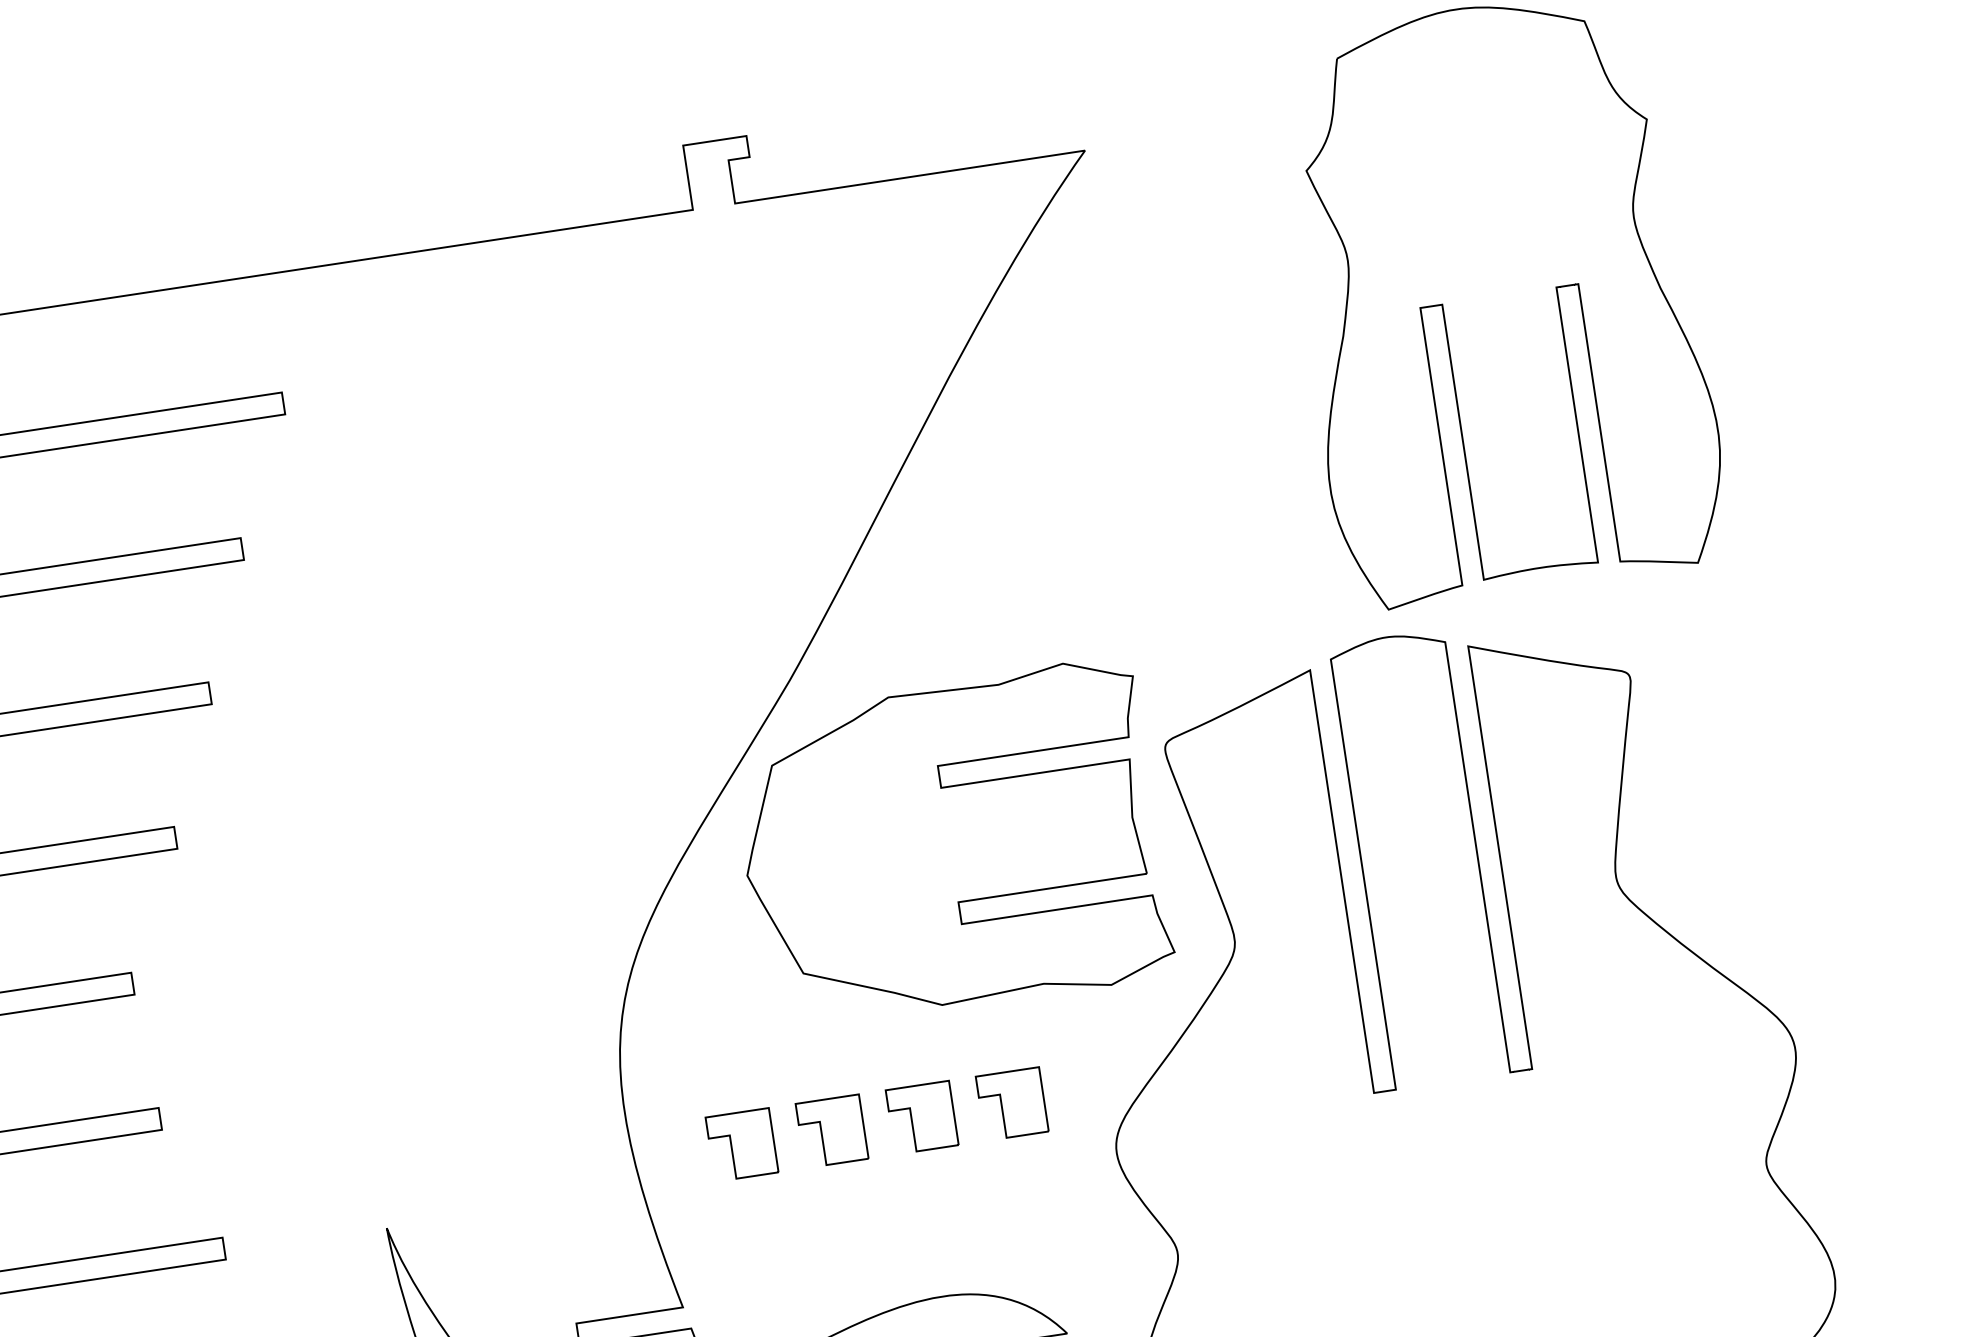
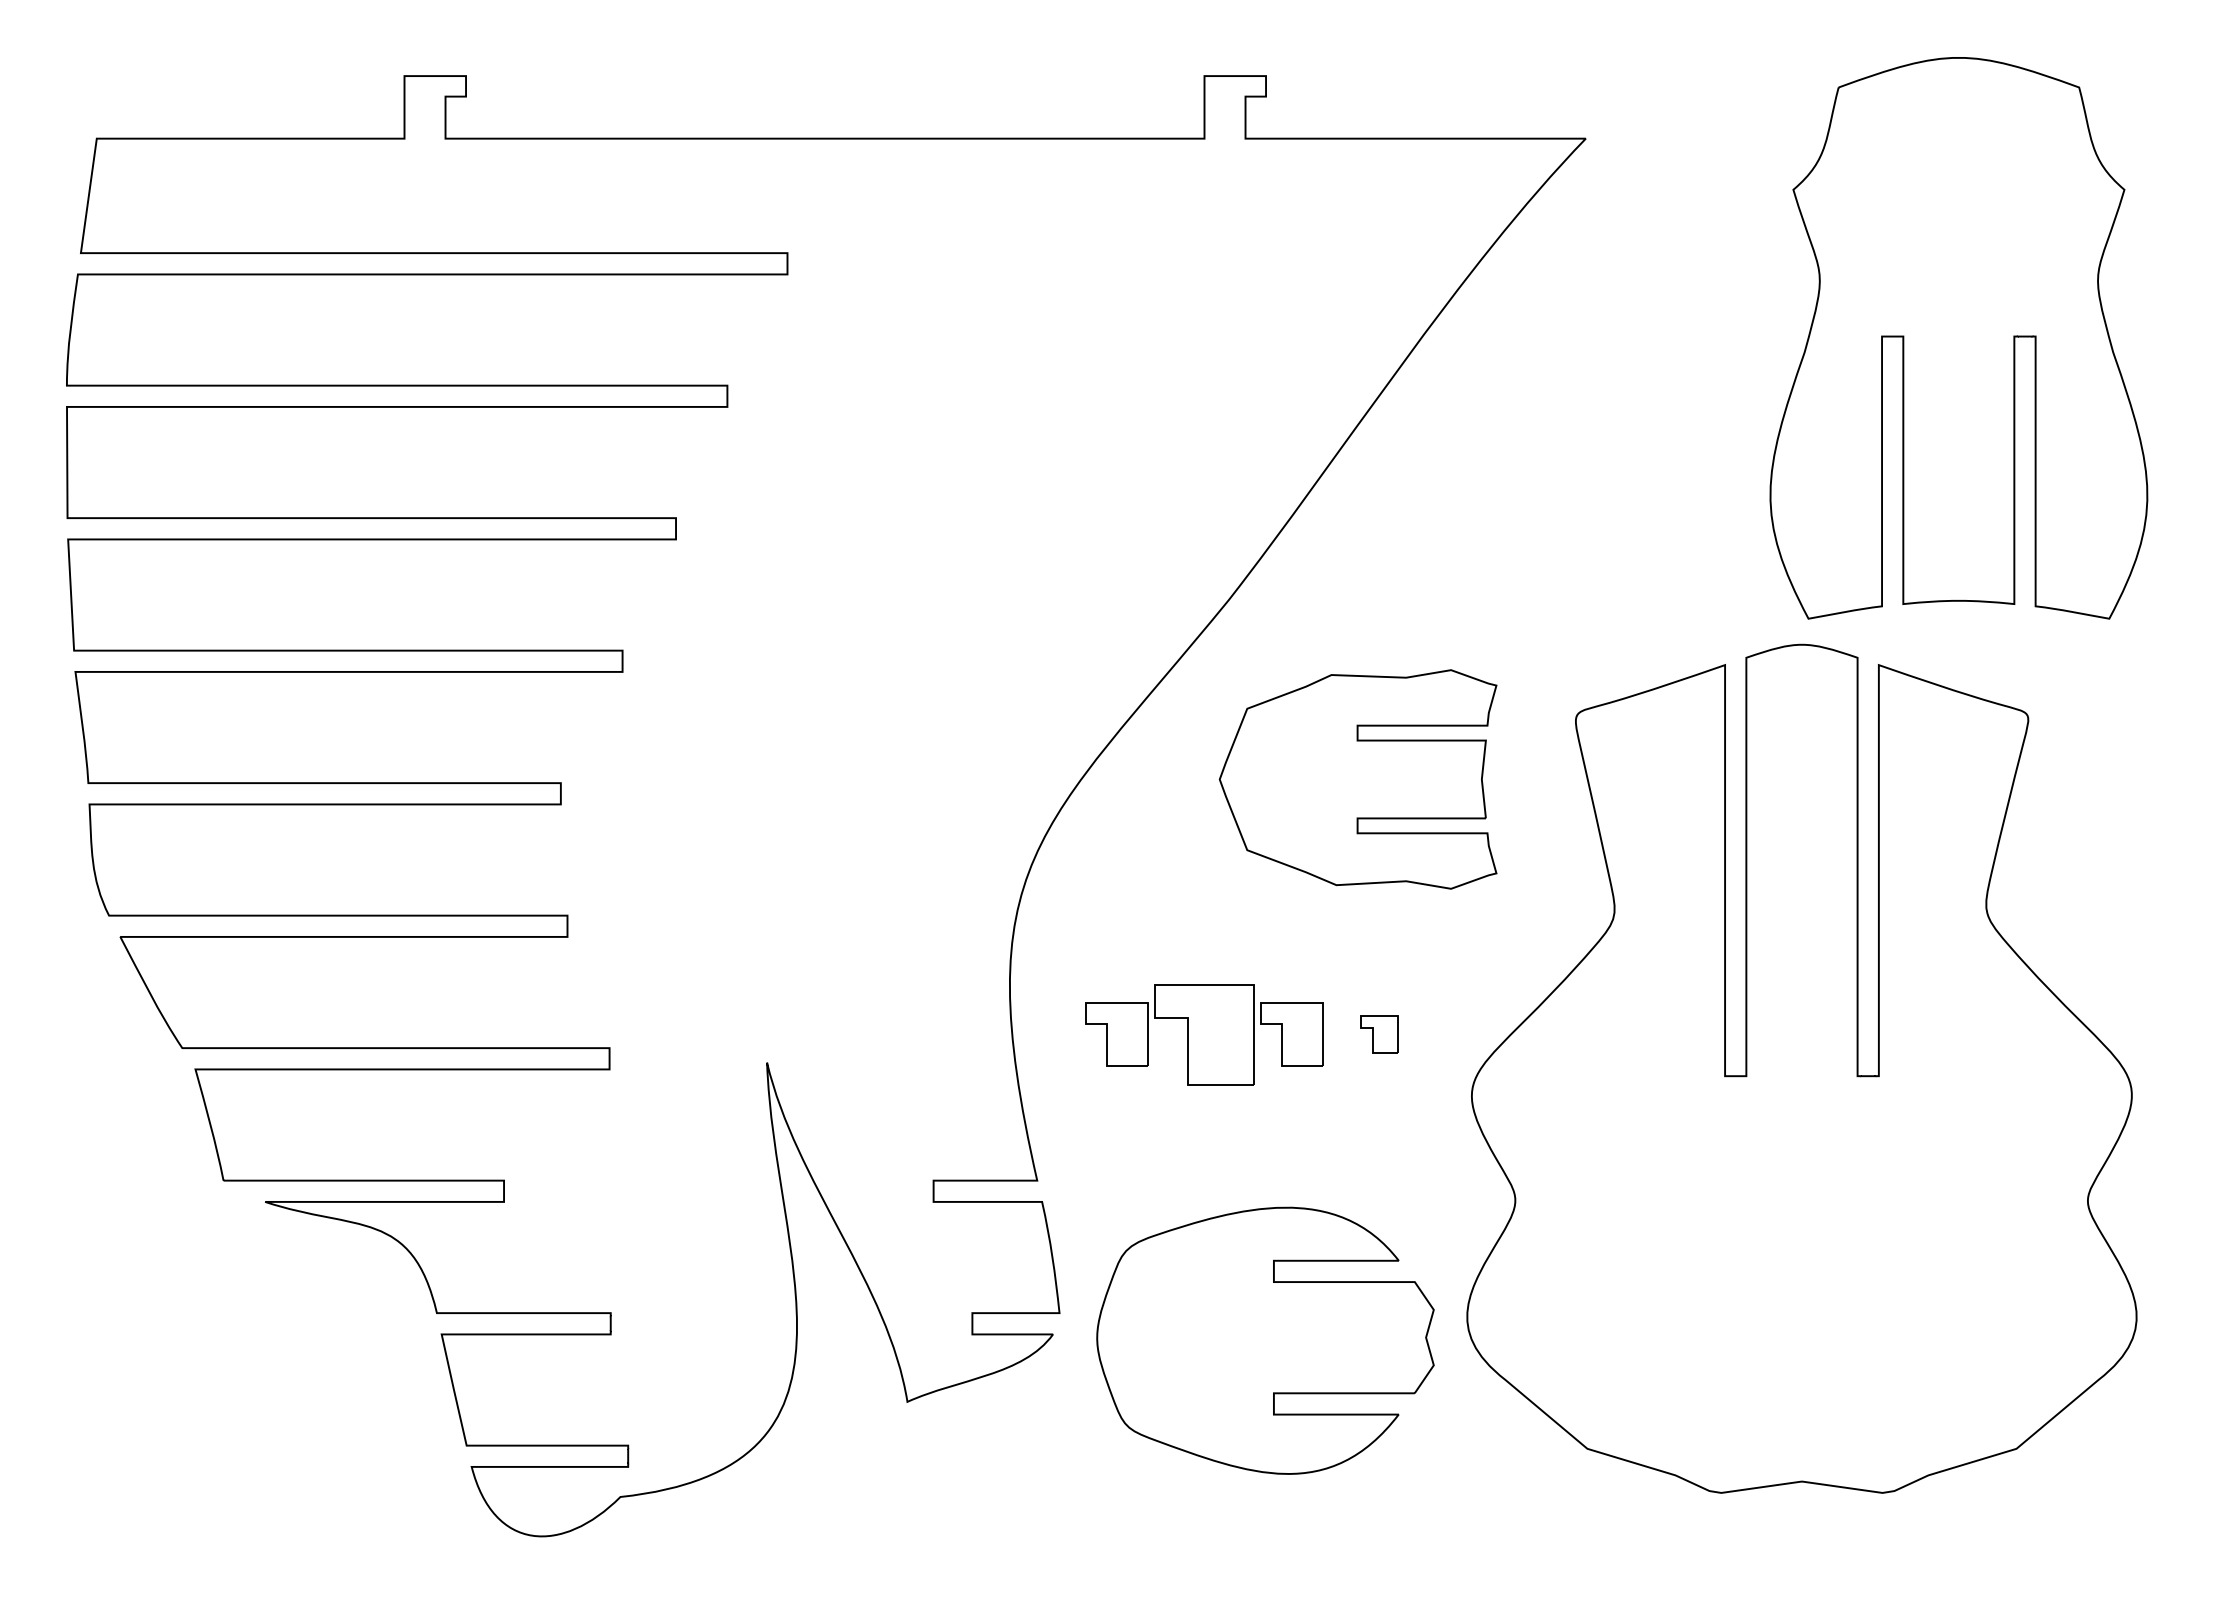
part: (949, 845) -> (1357, 779), size x0.7
part: (1012, 1103) -> (1379, 1034), size x0.6
part: (832, 1131) -> (1204, 1034), size x1.6

